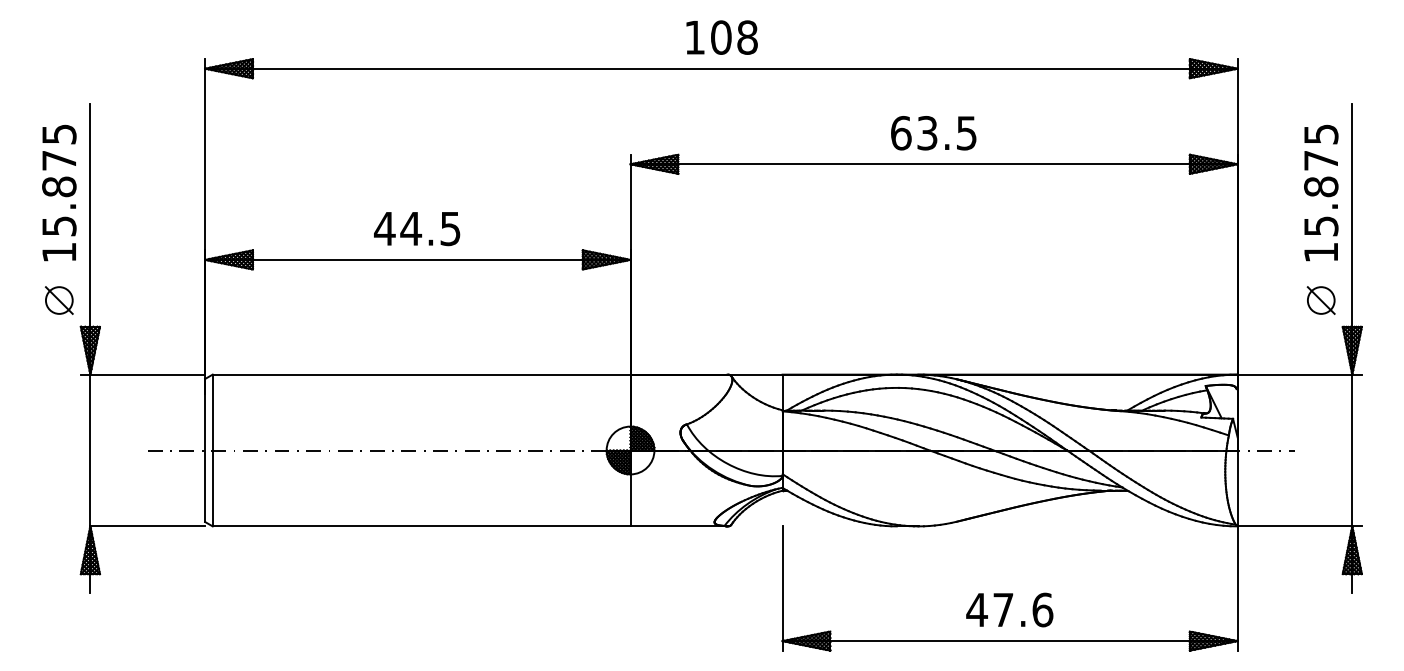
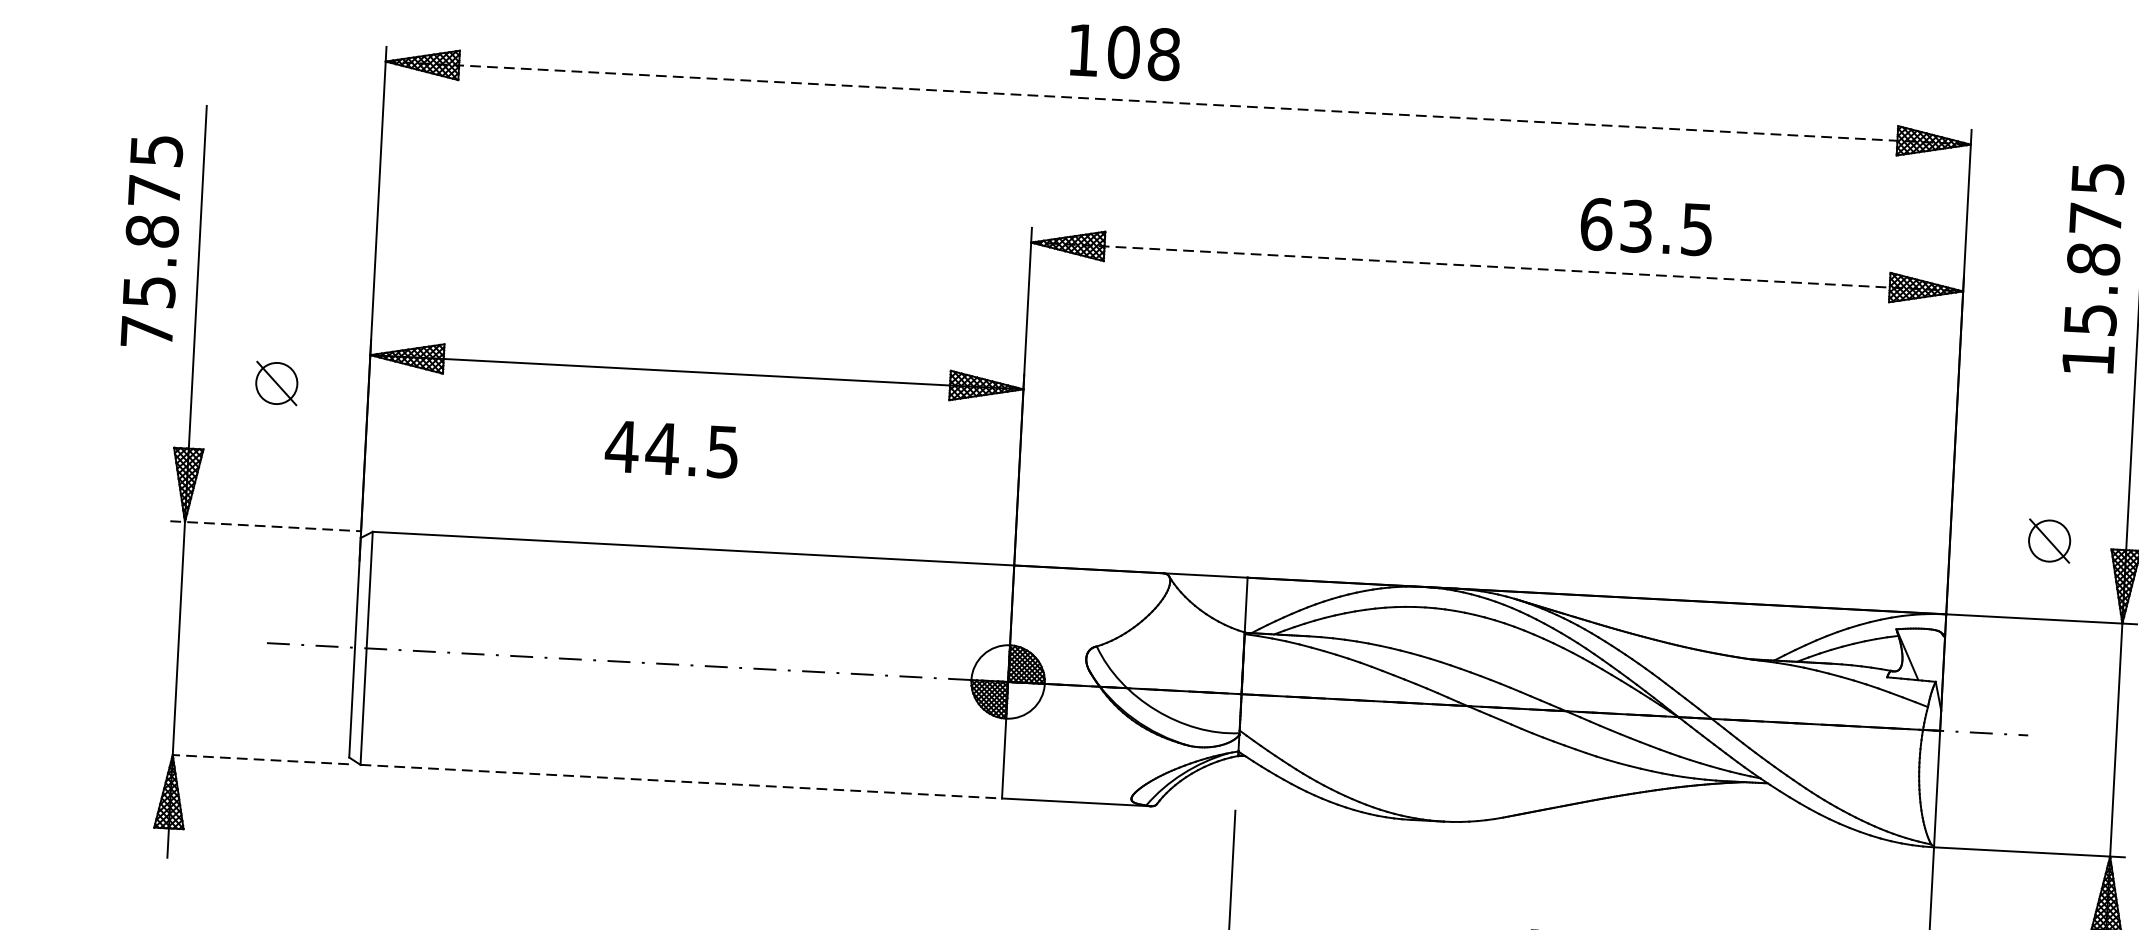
text: (721, 37) -> (1124, 52), moved
line: (721, 68) -> (1178, 102), solid -> dashed
text: (933, 133) -> (1646, 227), moved
line: (934, 164) -> (1497, 267), solid -> dashed
text: (1321, 192) -> (2093, 267), moved
text: (417, 229) -> (672, 450), moved
text: (58, 252) -> (145, 331), 15.875 -> 75.875
part: (58, 300) -> (275, 383), moved
part: (1320, 300) -> (2048, 540), moved
line: (143, 374) -> (266, 526), solid -> dashed
line: (147, 526) -> (260, 759), solid -> dashed
line: (421, 526) -> (681, 781), solid -> dashed

